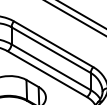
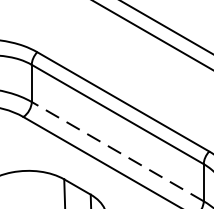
line: (51, 67) -> (118, 152), solid -> dashed

